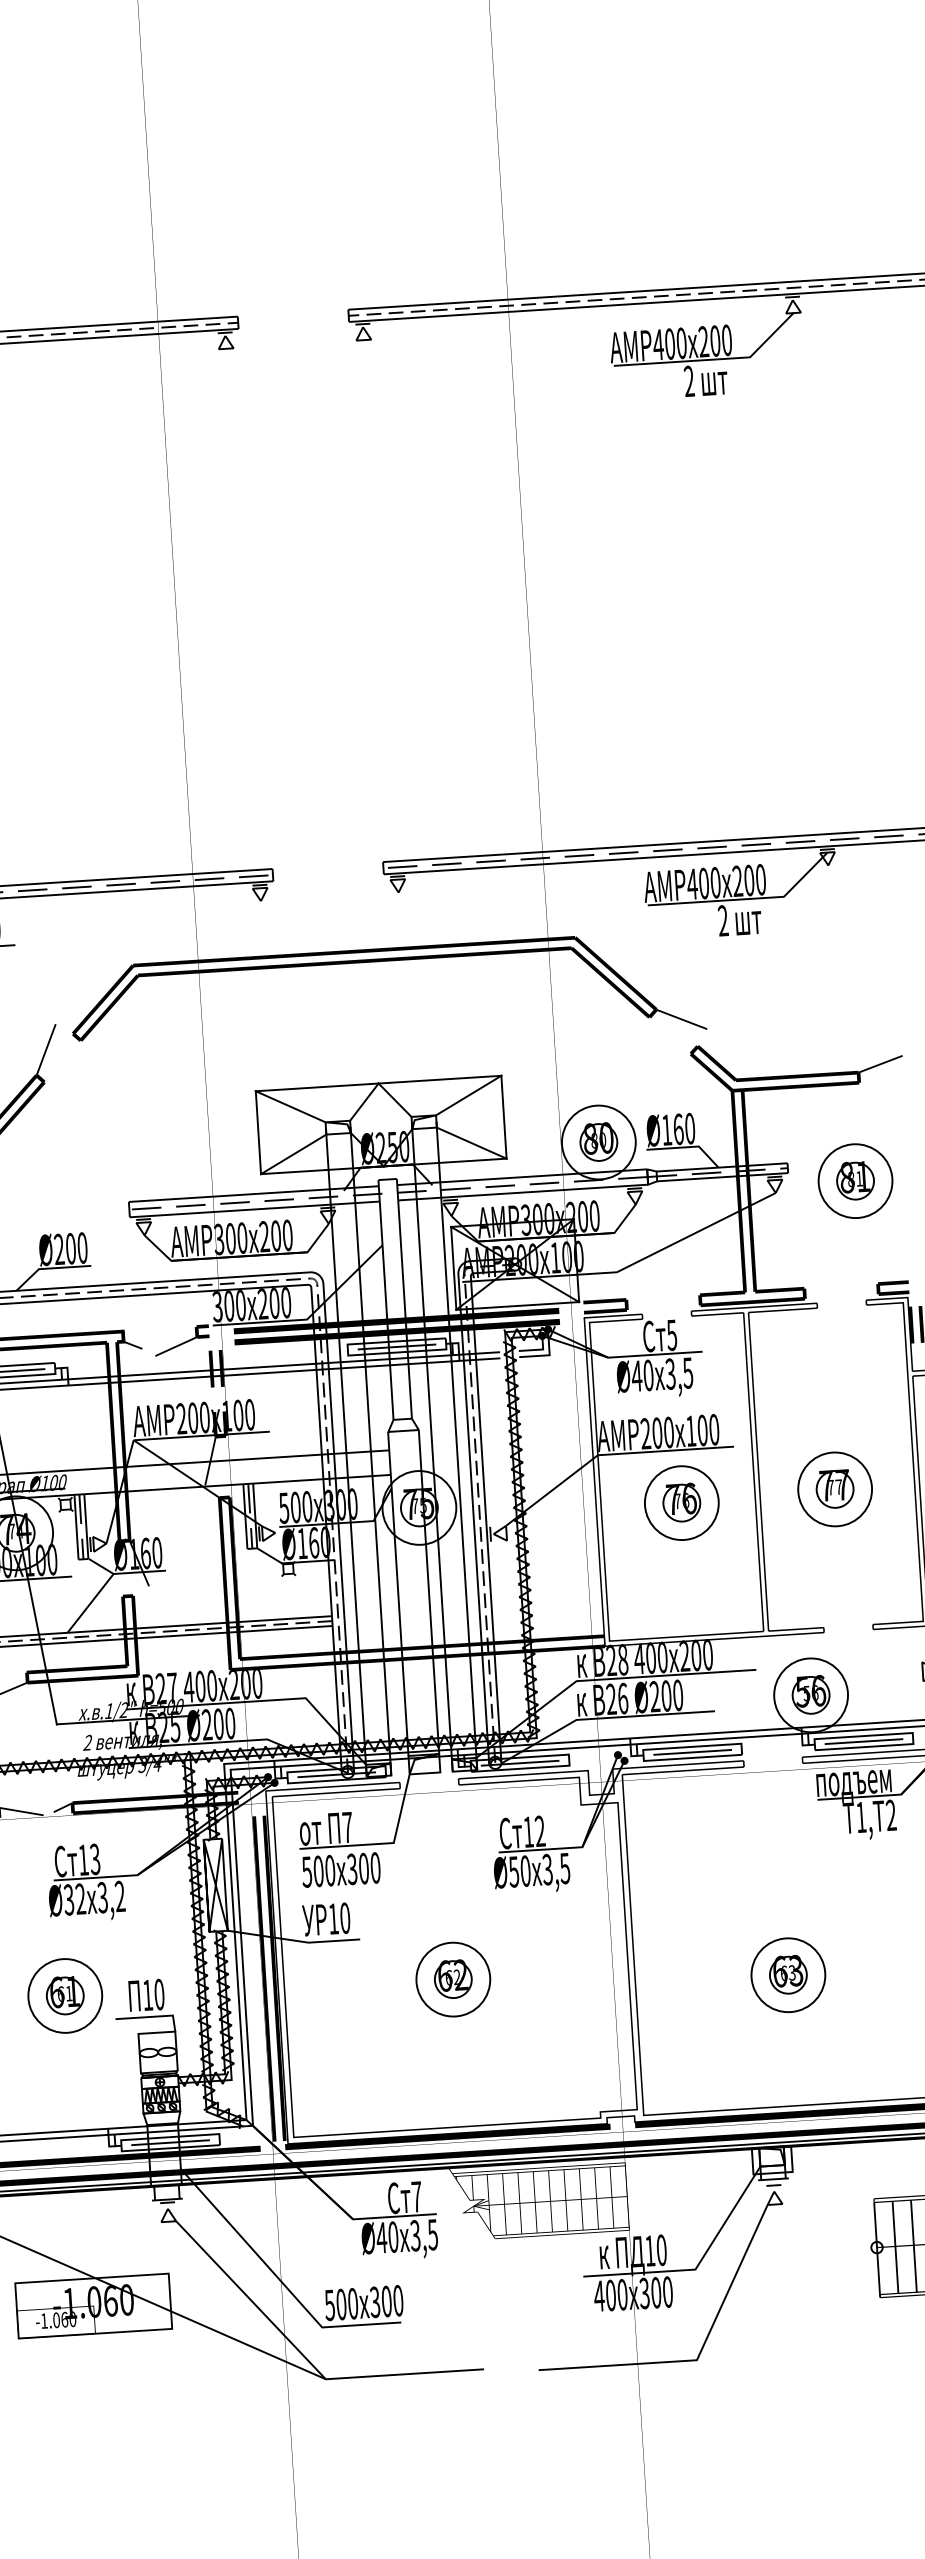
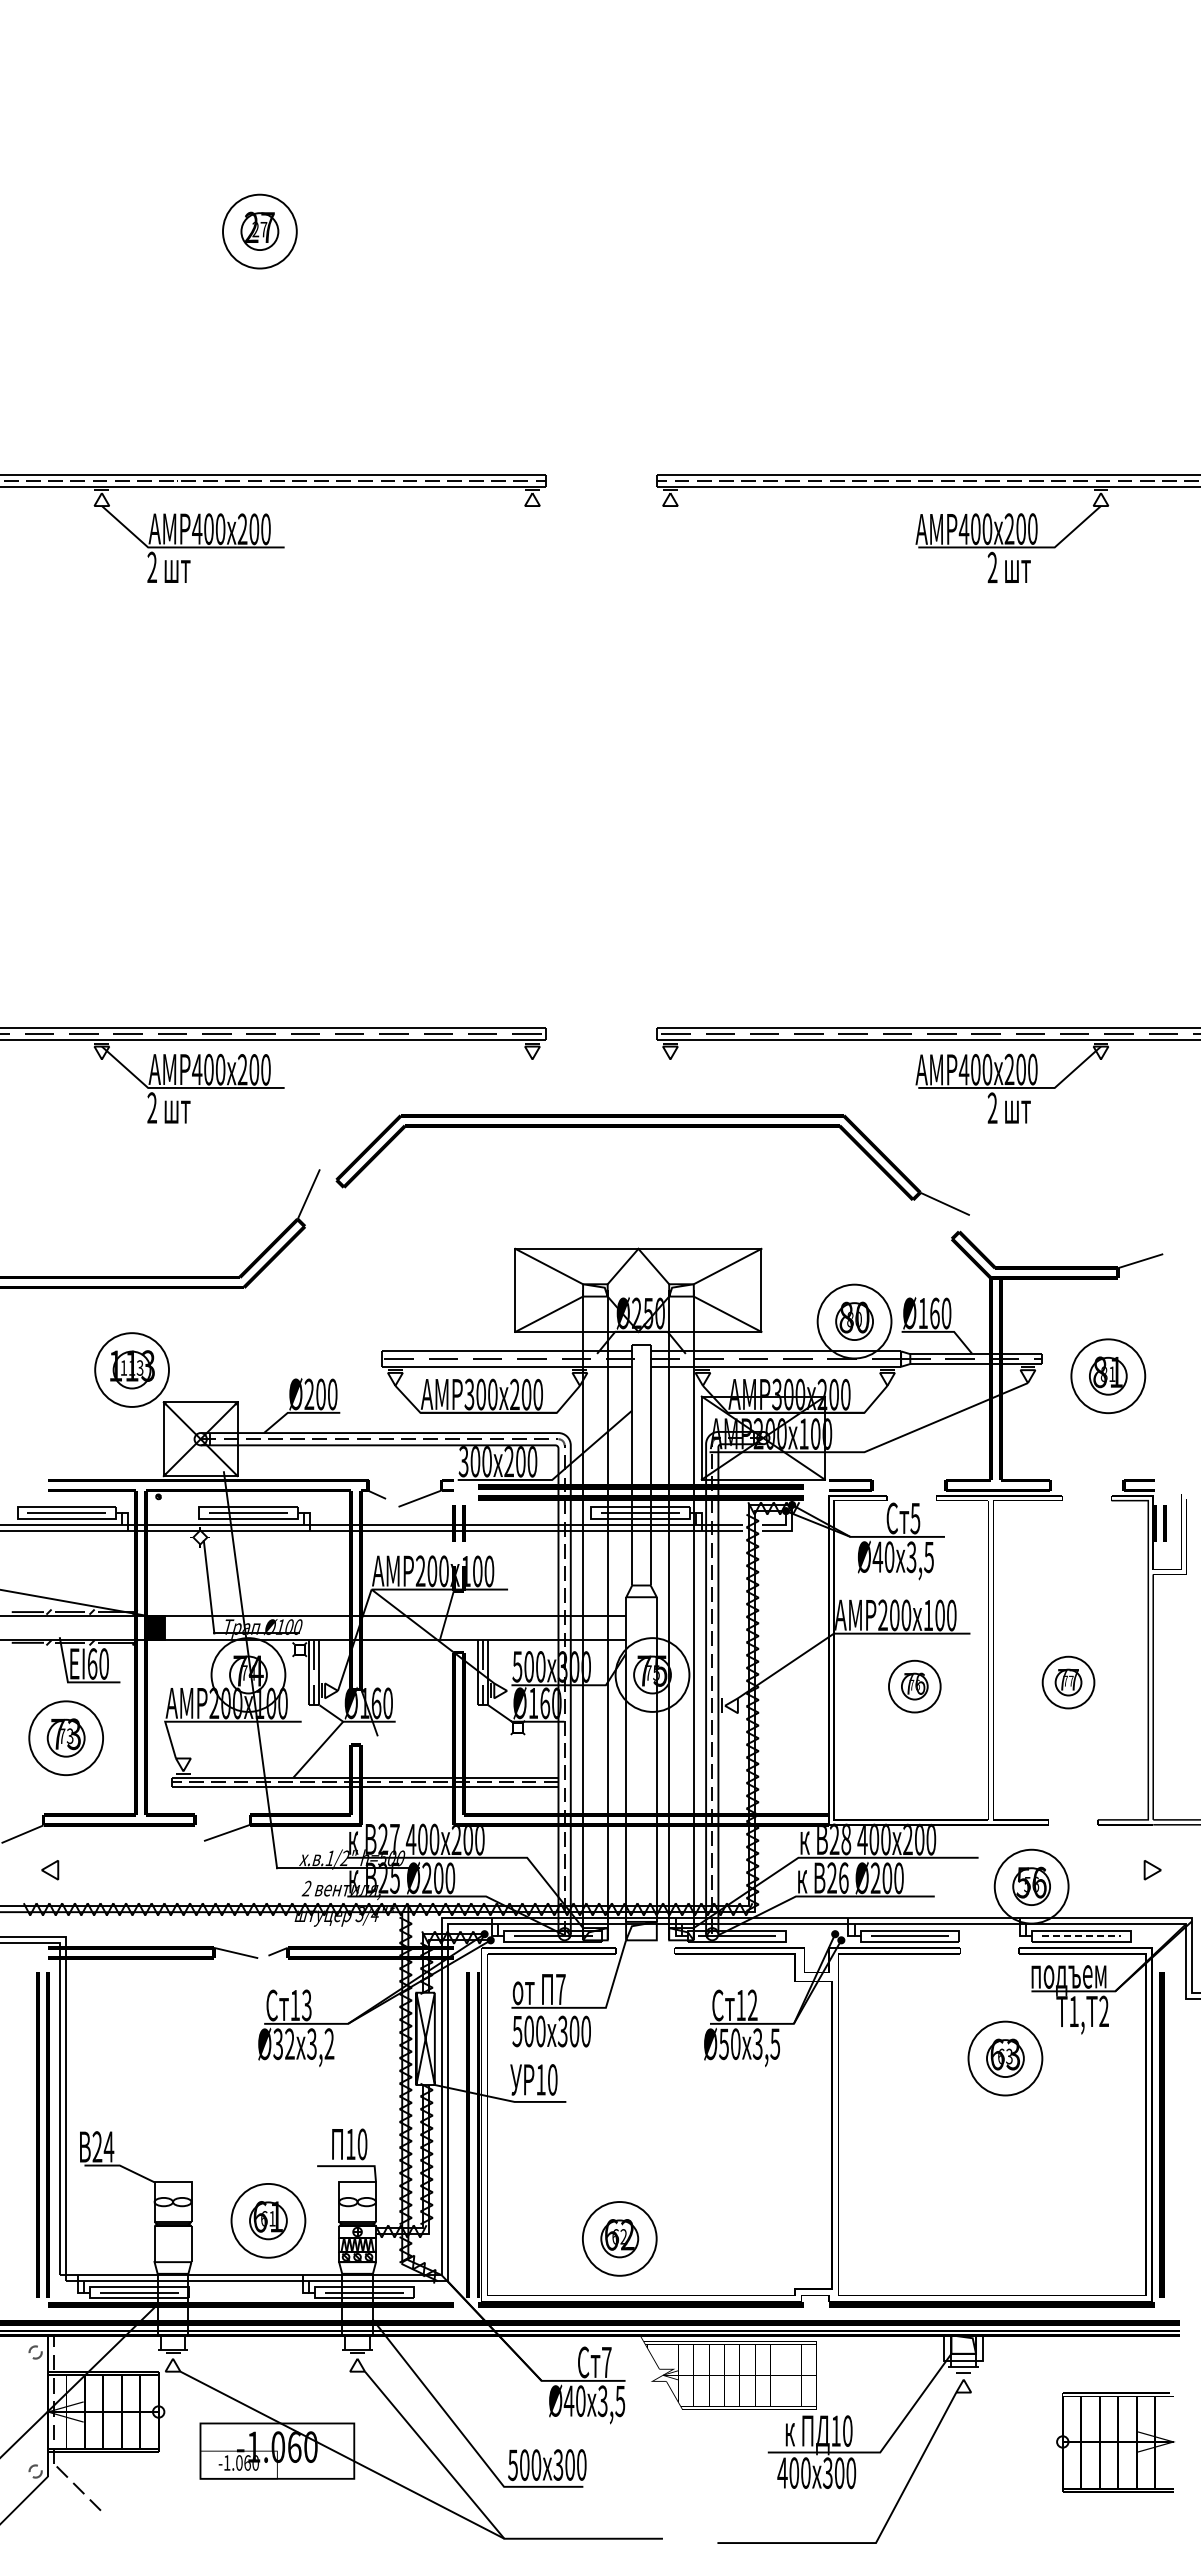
part: (835, 1489) -> (1068, 1682), size x0.7
part: (681, 1502) -> (914, 1686), size x0.7
line: (864, 1741) -> (1082, 1936), solid -> dashed
part: (788, 1975) -> (1005, 2058), moved
part: (453, 1979) -> (619, 2238), moved
part: (65, 1995) -> (268, 2220), moved

